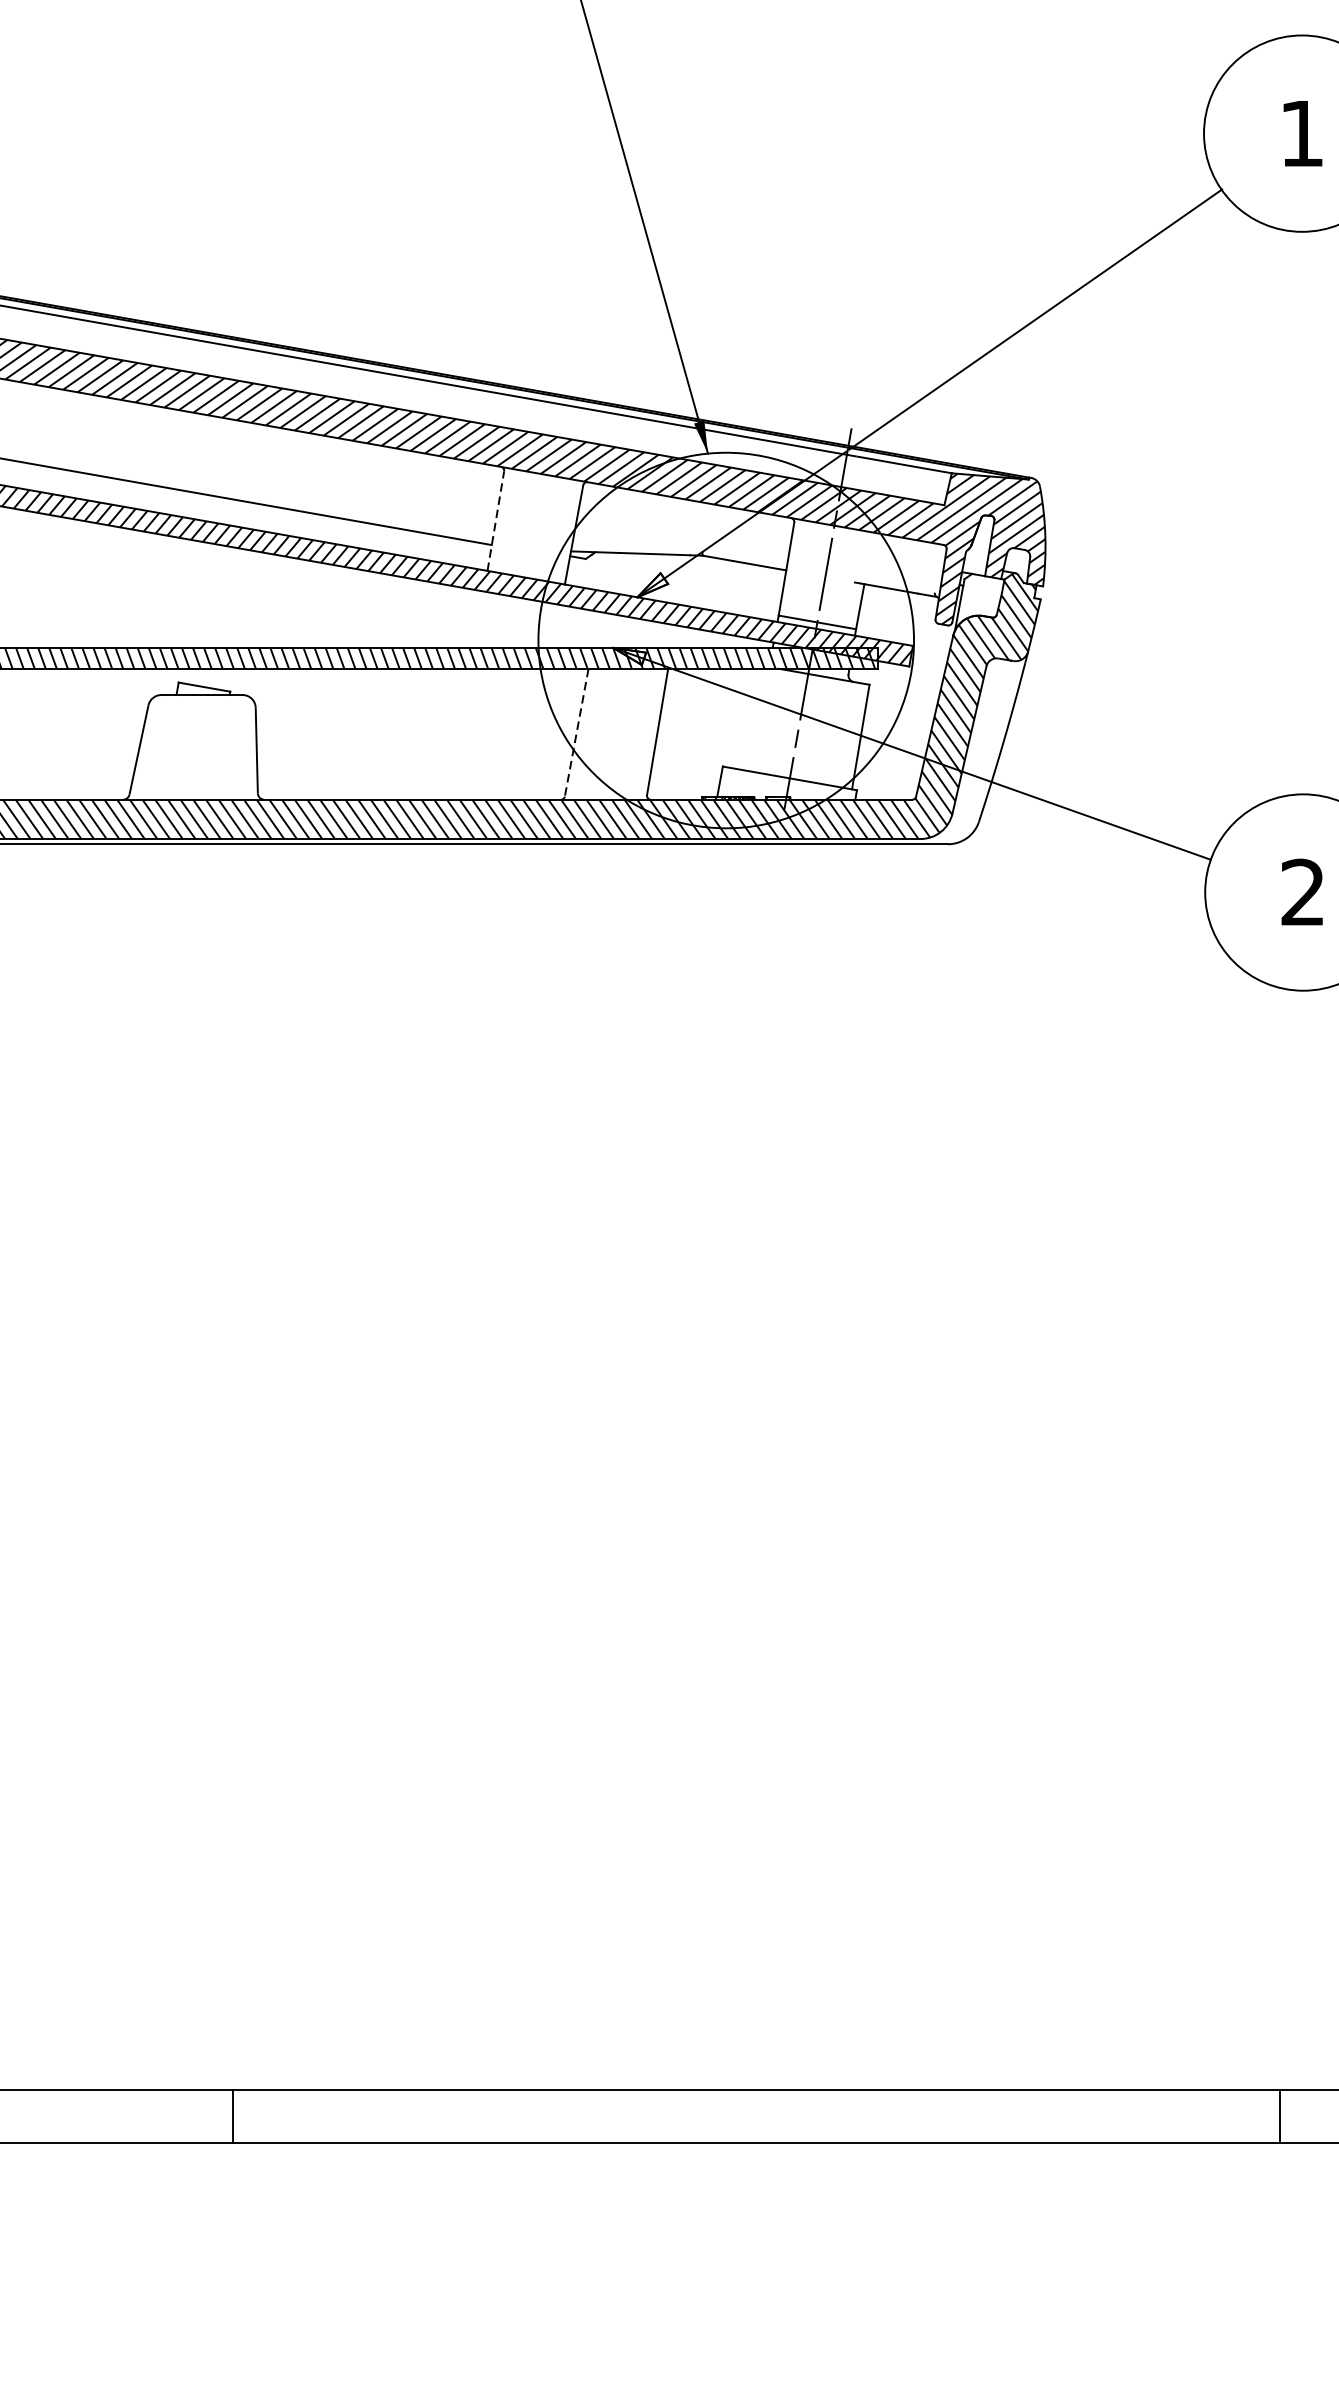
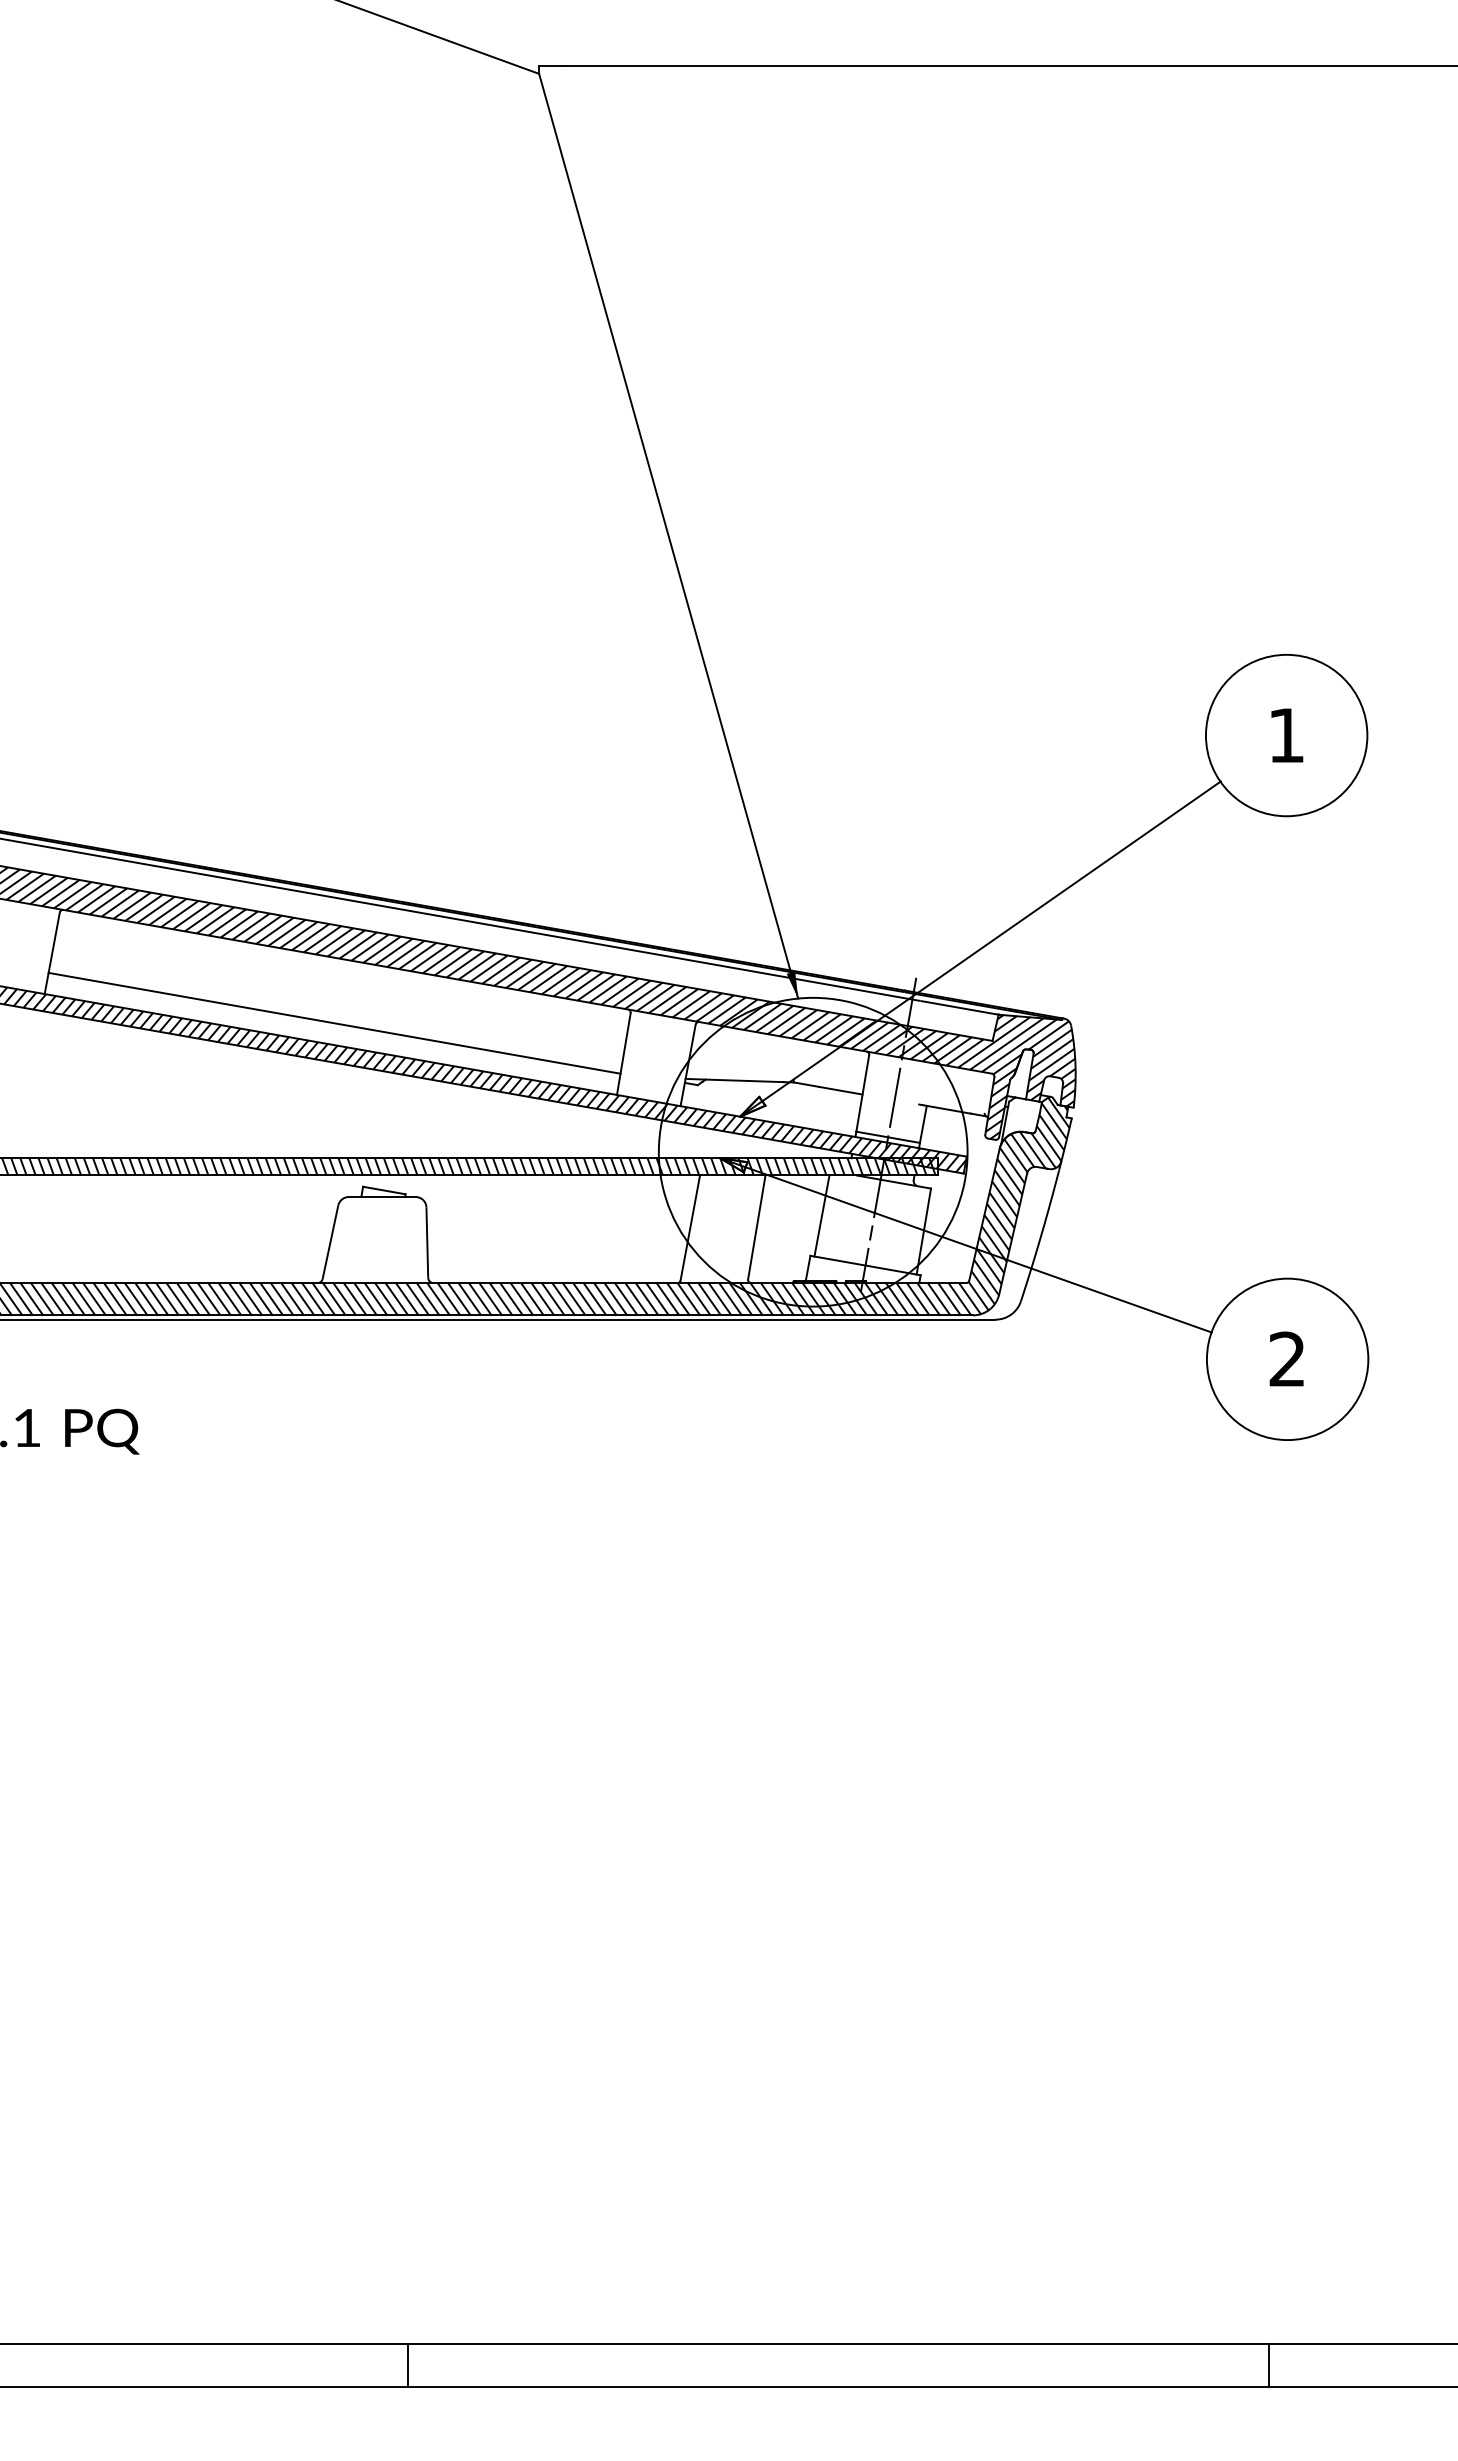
line: (495, 520) -> (623, 1053), dashed -> solid
line: (736, 717) -> (821, 1215), added
line: (576, 733) -> (690, 1228), dashed -> solid

